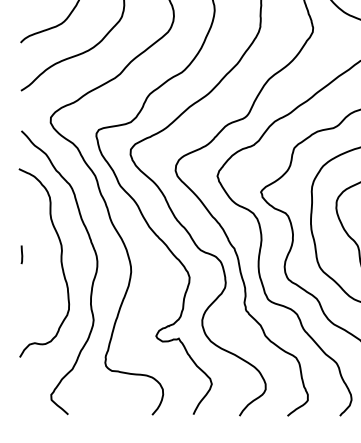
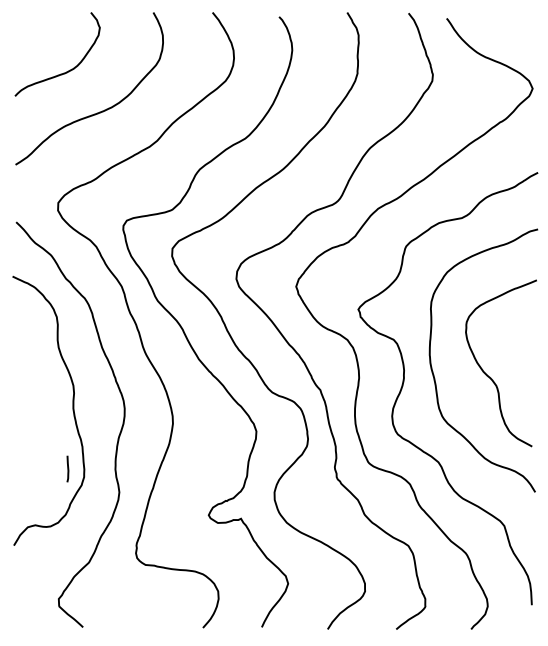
line: (21, 254) -> (67, 468), moved

